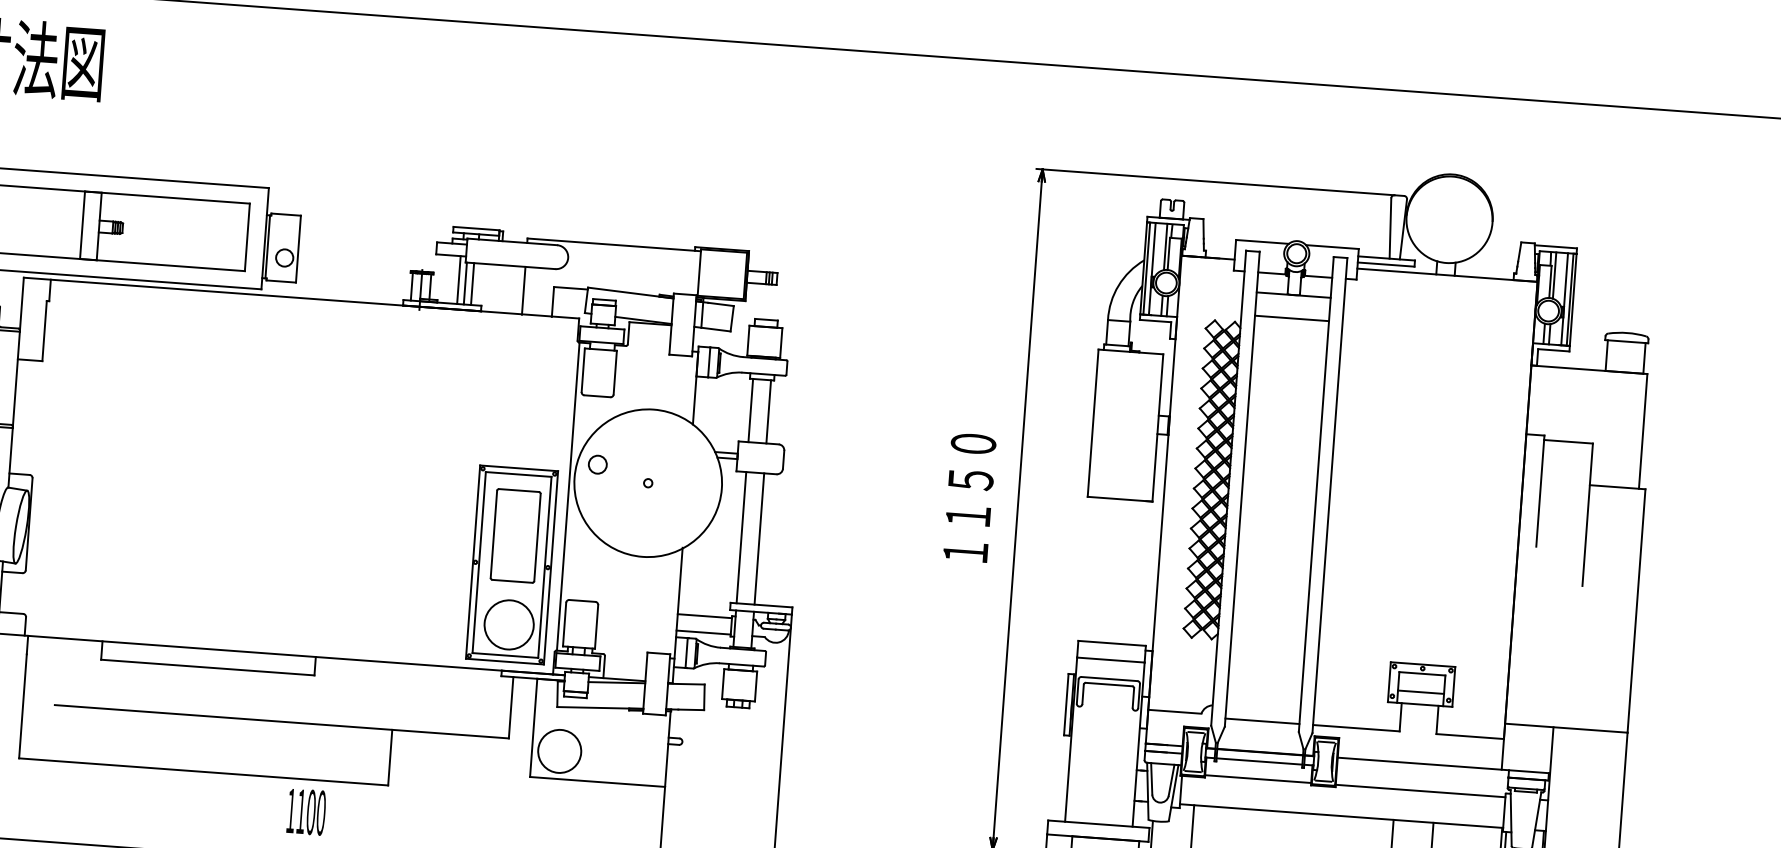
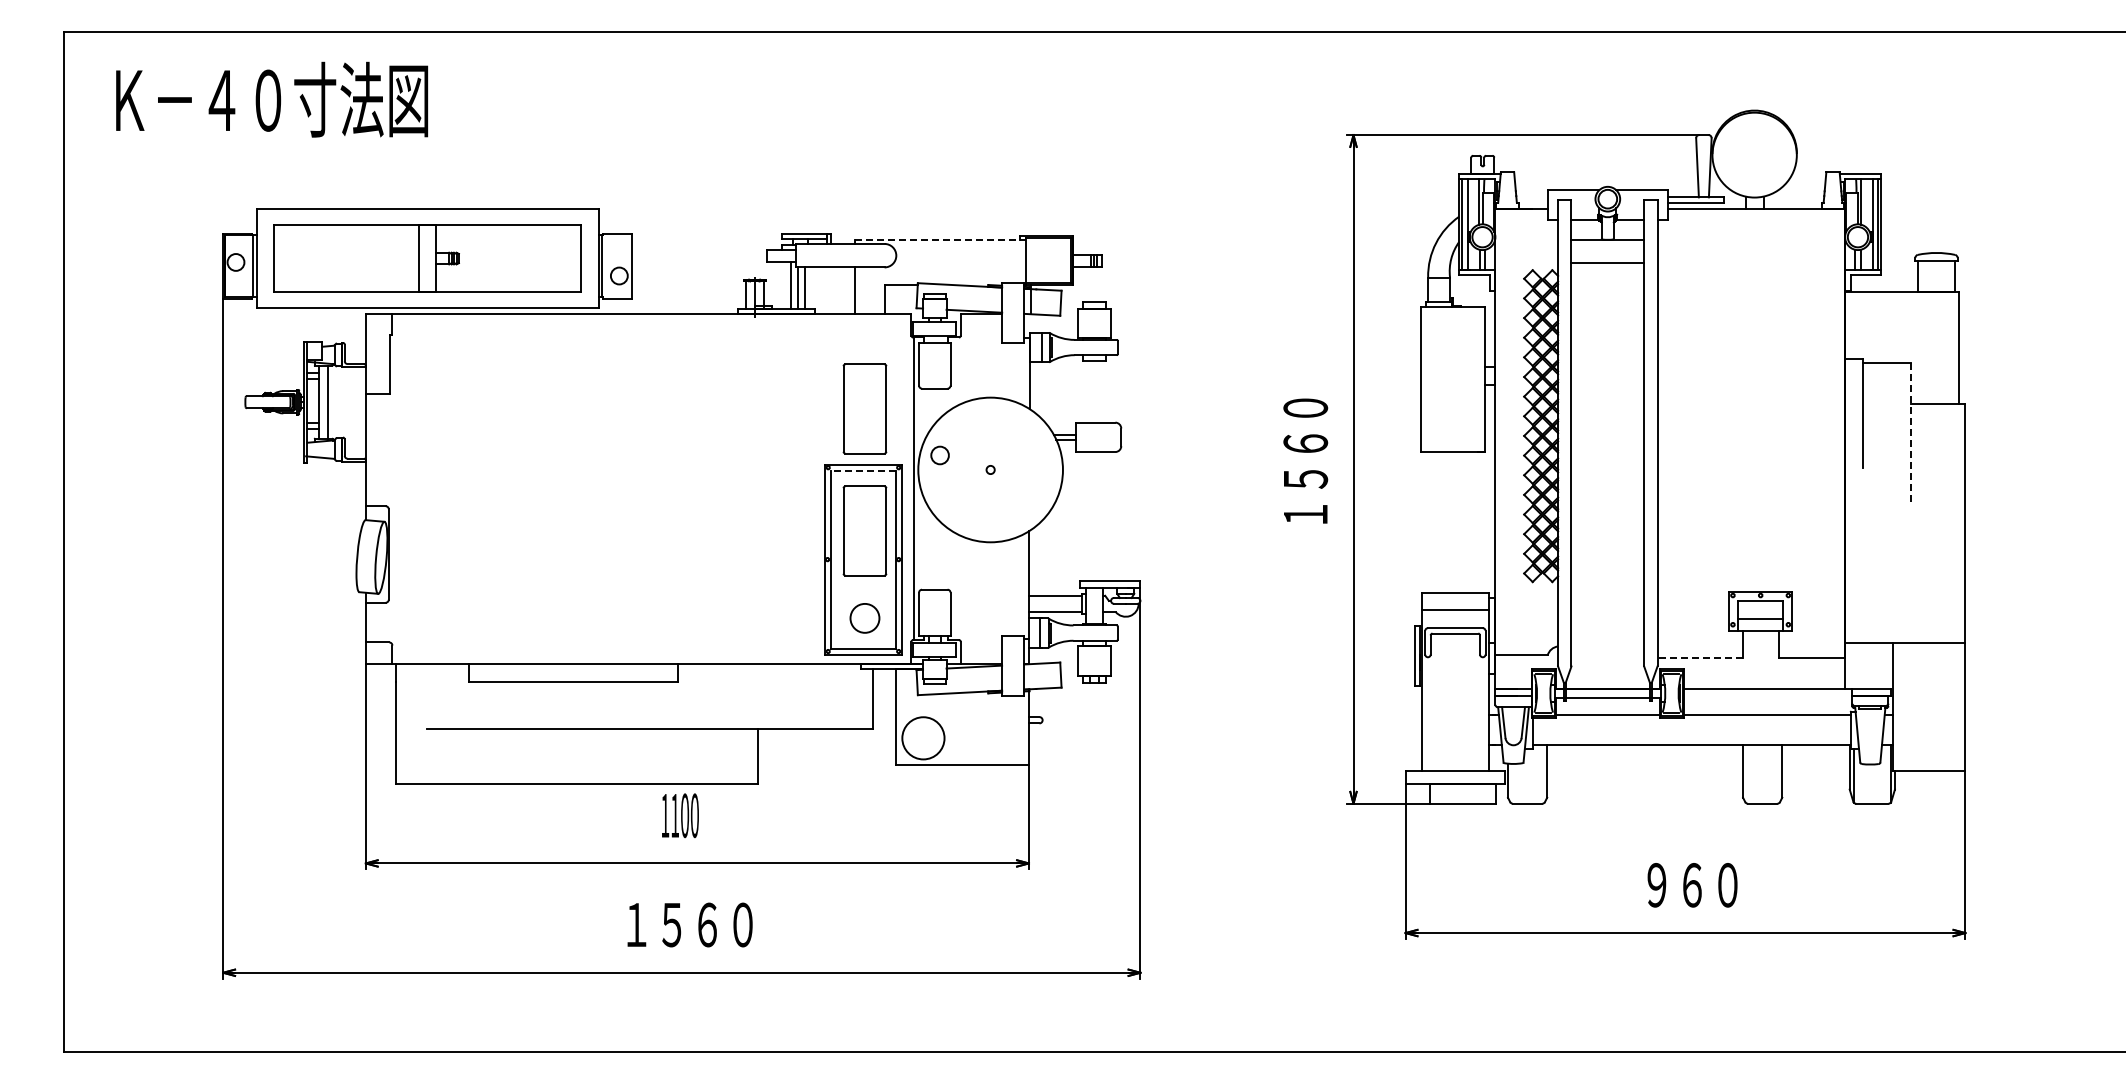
line: (614, 244) -> (940, 239), solid -> dashed
line: (750, 410) -> (1085, 391), removed
part: (524, 411) -> (864, 408), added
line: (768, 411) -> (1103, 391), removed
line: (517, 474) -> (862, 470), solid -> dashed
text: (969, 498) -> (1305, 461), １１５０ -> １５６０
line: (1587, 514) -> (1910, 433), solid -> dashed
line: (741, 537) -> (1085, 516), removed
line: (759, 539) -> (1103, 516), removed
circle: (508, 625) -> (864, 618), size x0.6
line: (1262, 721) -> (1607, 658), removed
line: (1356, 728) -> (1700, 658), solid -> dashed

